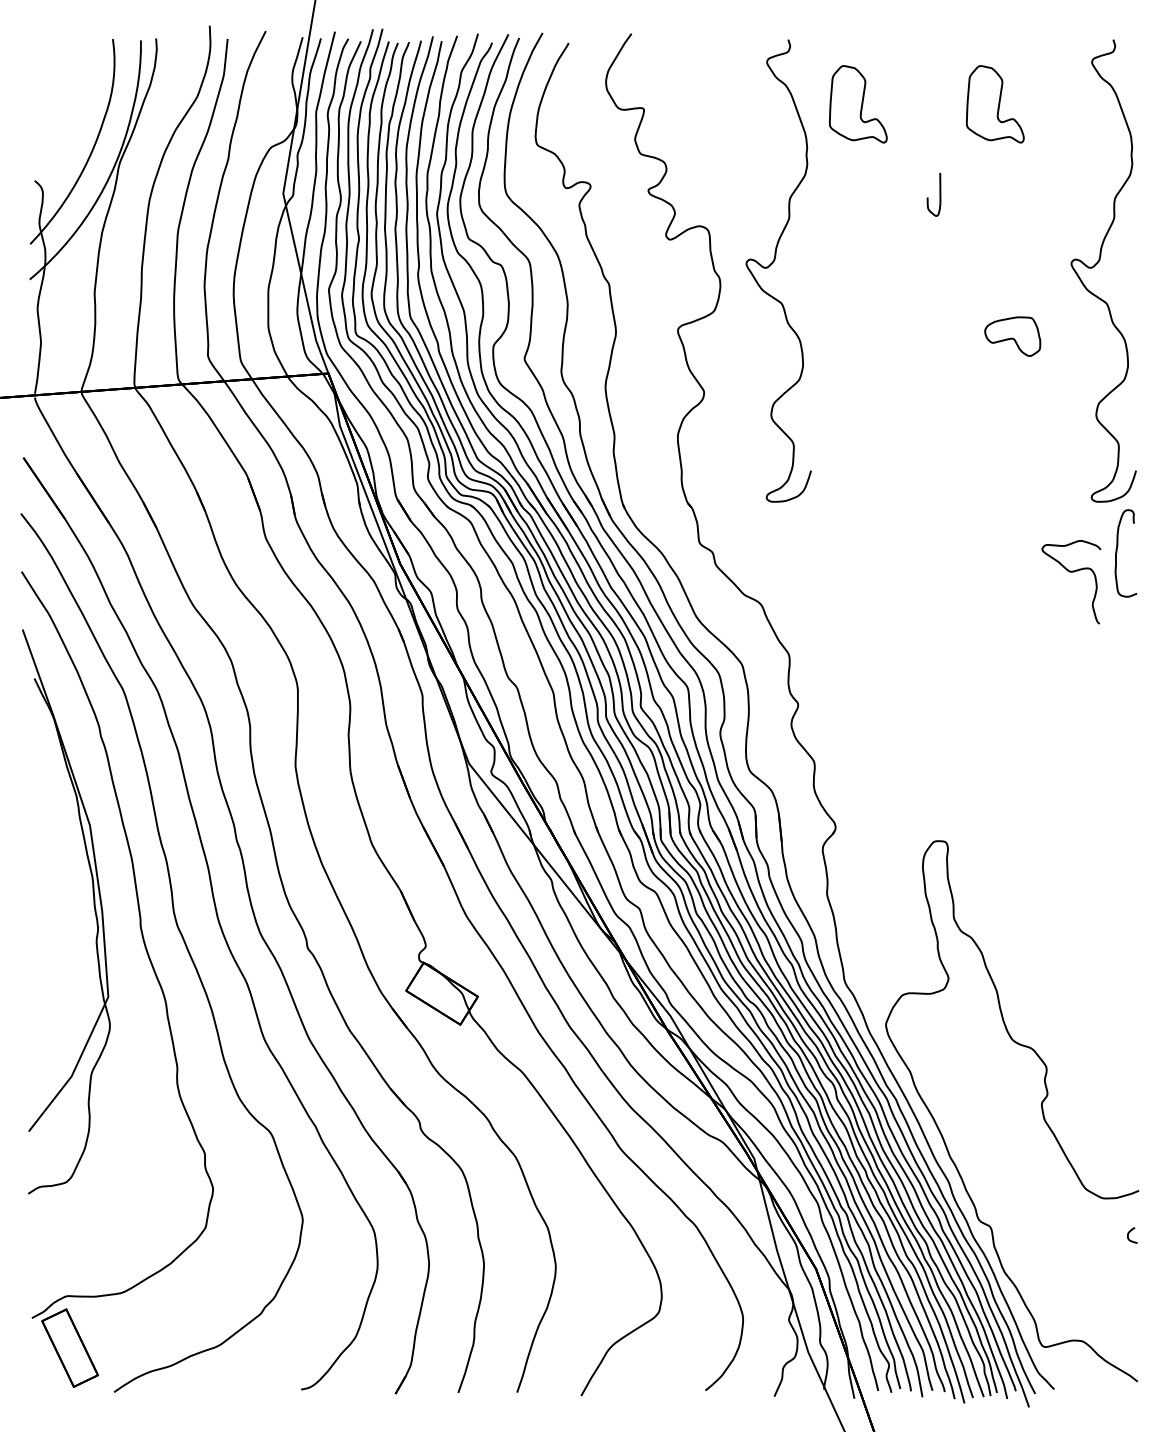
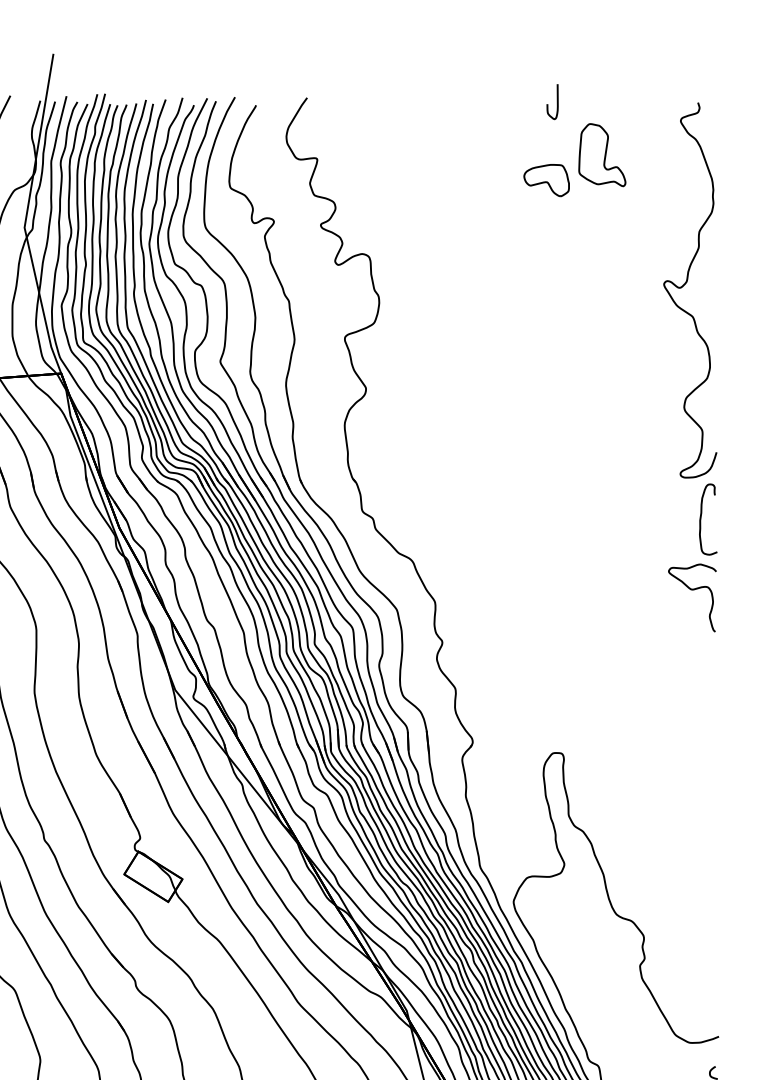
part: (858, 104) -> (491, 155), removed
curve: (928, 197) -> (548, 104), moved
curve: (772, 264) -> (421, 285), removed
part: (1012, 336) -> (546, 180), moved
curve: (1071, 572) -> (692, 590), moved

